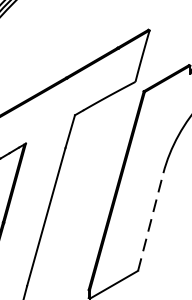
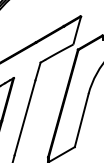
line: (150, 221) -> (81, 120), dashed -> solid

